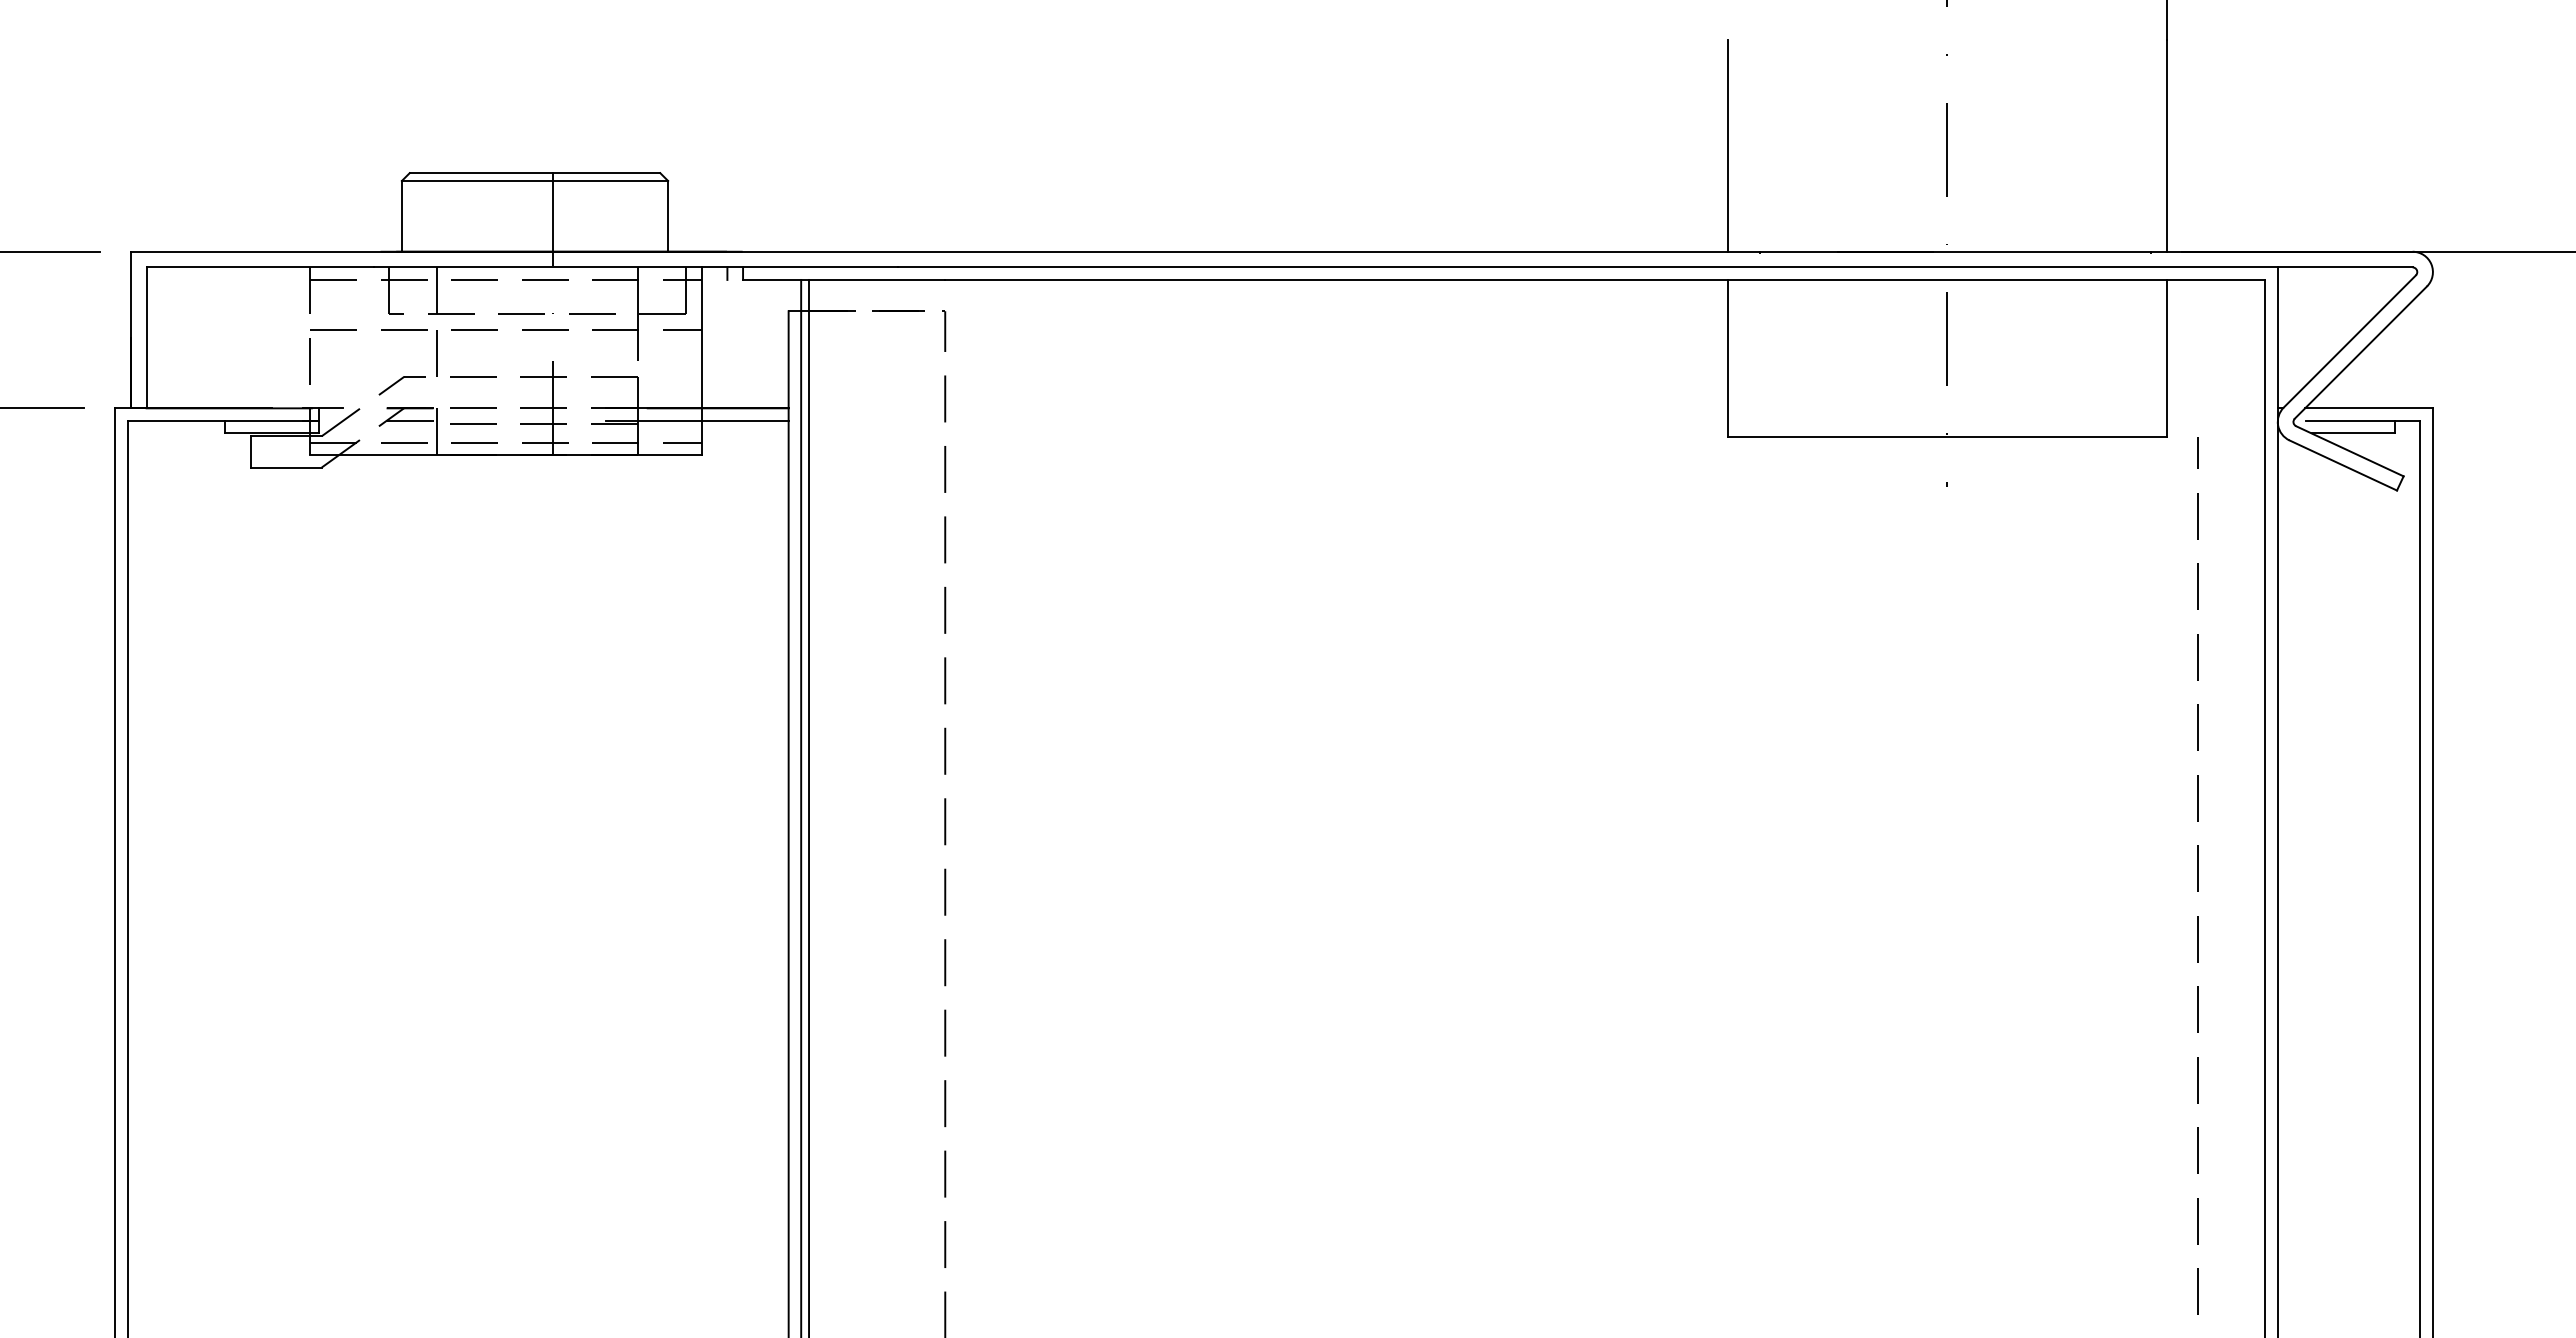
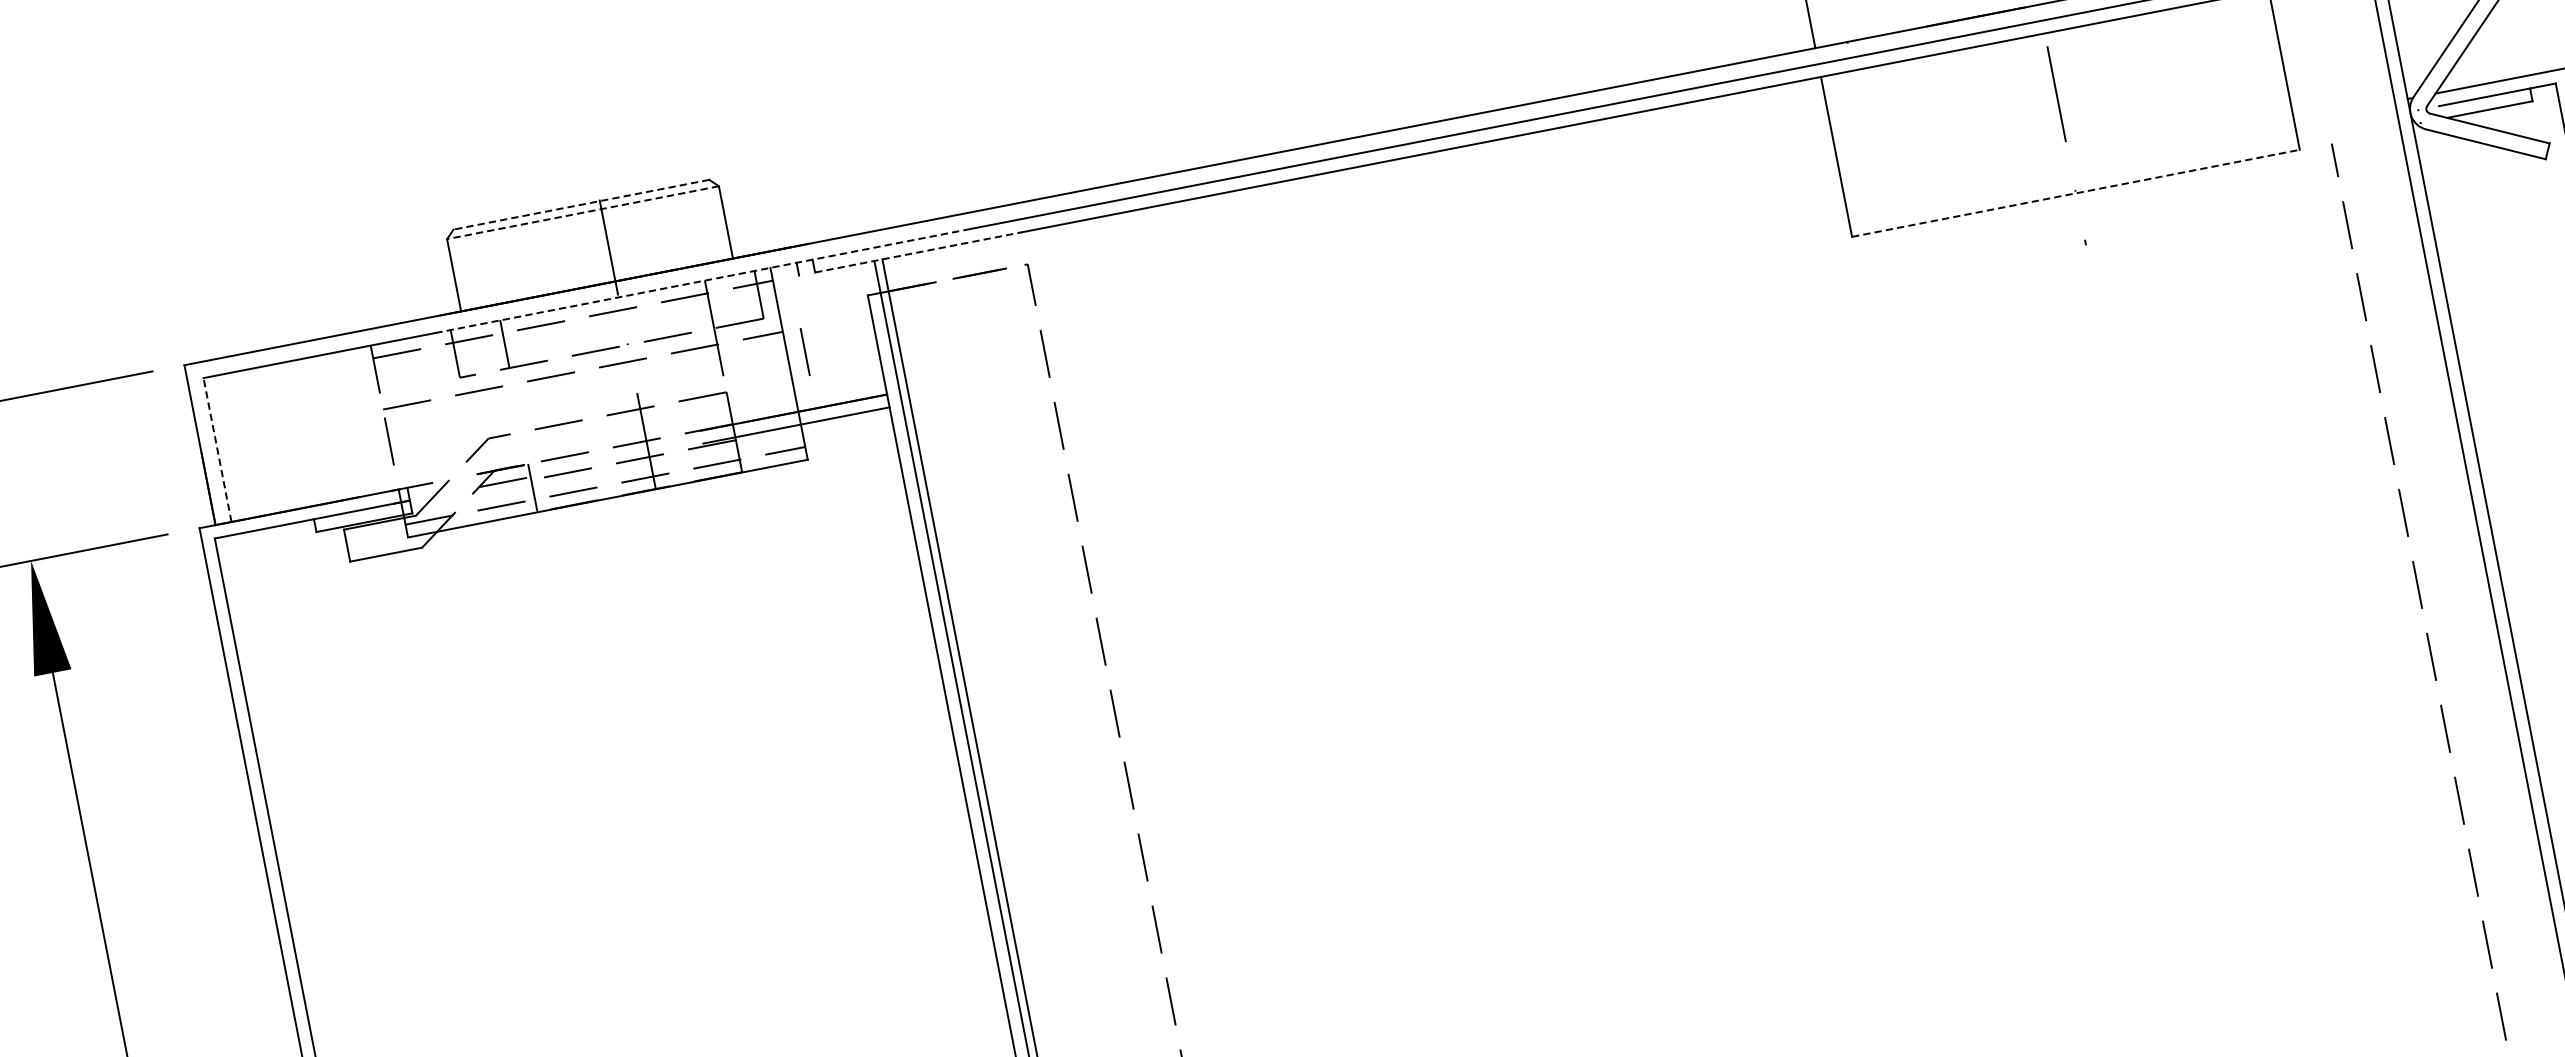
line: (534, 173) -> (581, 205), solid -> dashed
line: (534, 180) -> (582, 212), solid -> dashed
line: (636, 267) -> (703, 280), solid -> dashed
line: (844, 279) -> (918, 251), solid -> dashed
line: (146, 337) -> (217, 449), solid -> dashed
line: (436, 353) -> (804, 352), moved
line: (1947, 436) -> (2076, 193), solid -> dashed

